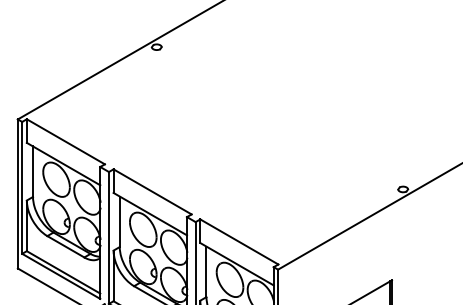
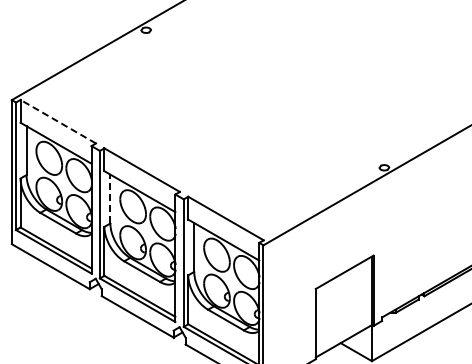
line: (66, 141) -> (58, 121), solid -> dashed
line: (119, 221) -> (110, 198), solid -> dashed

